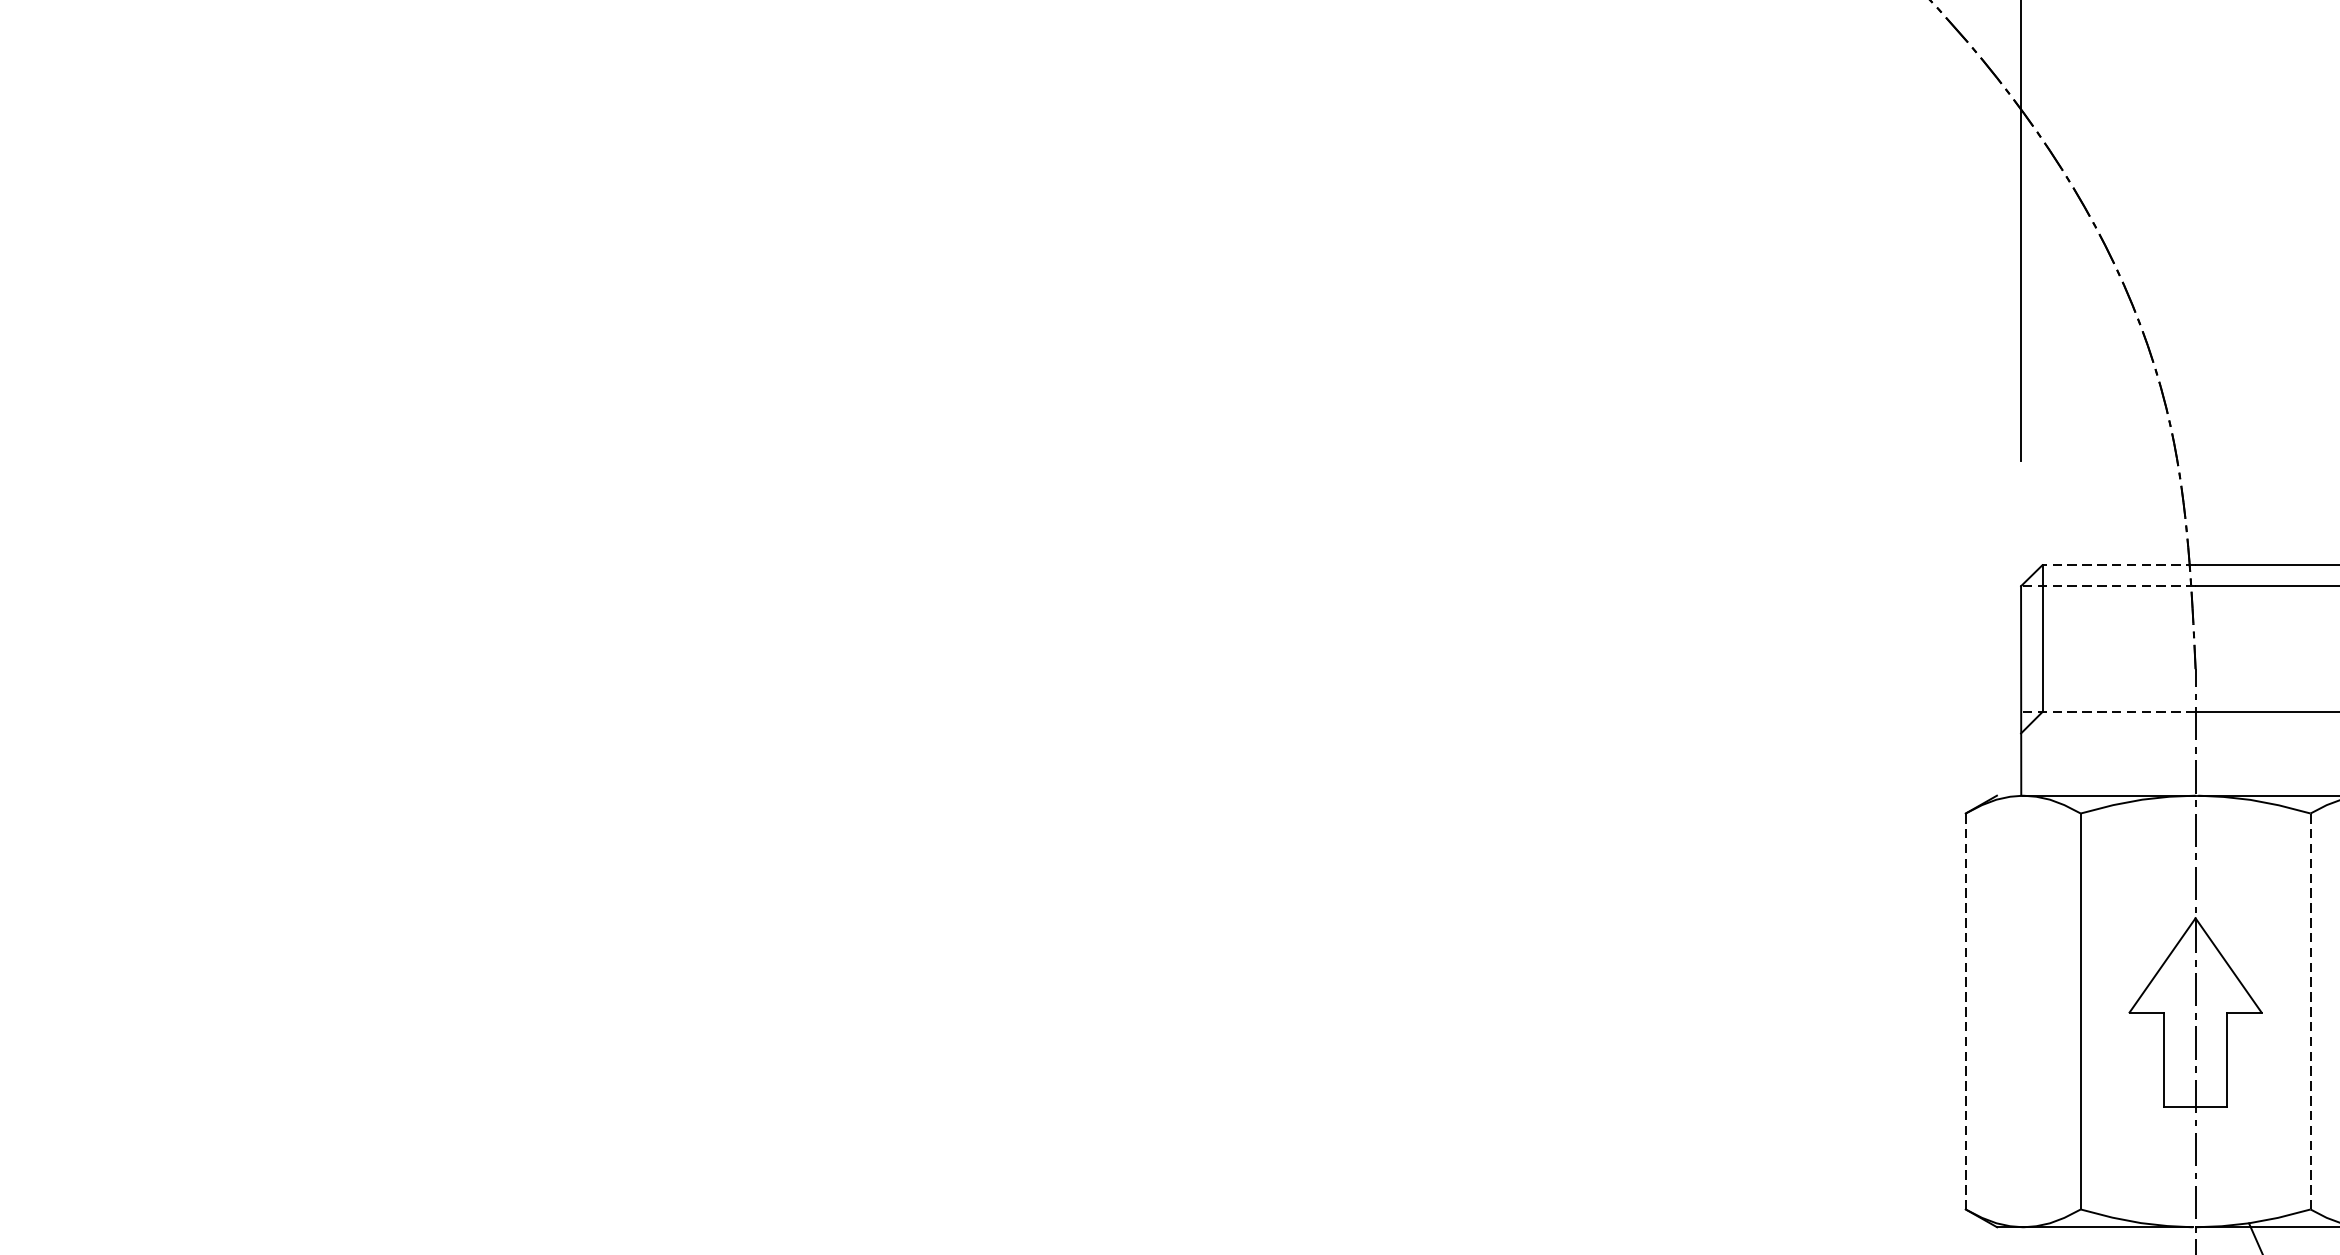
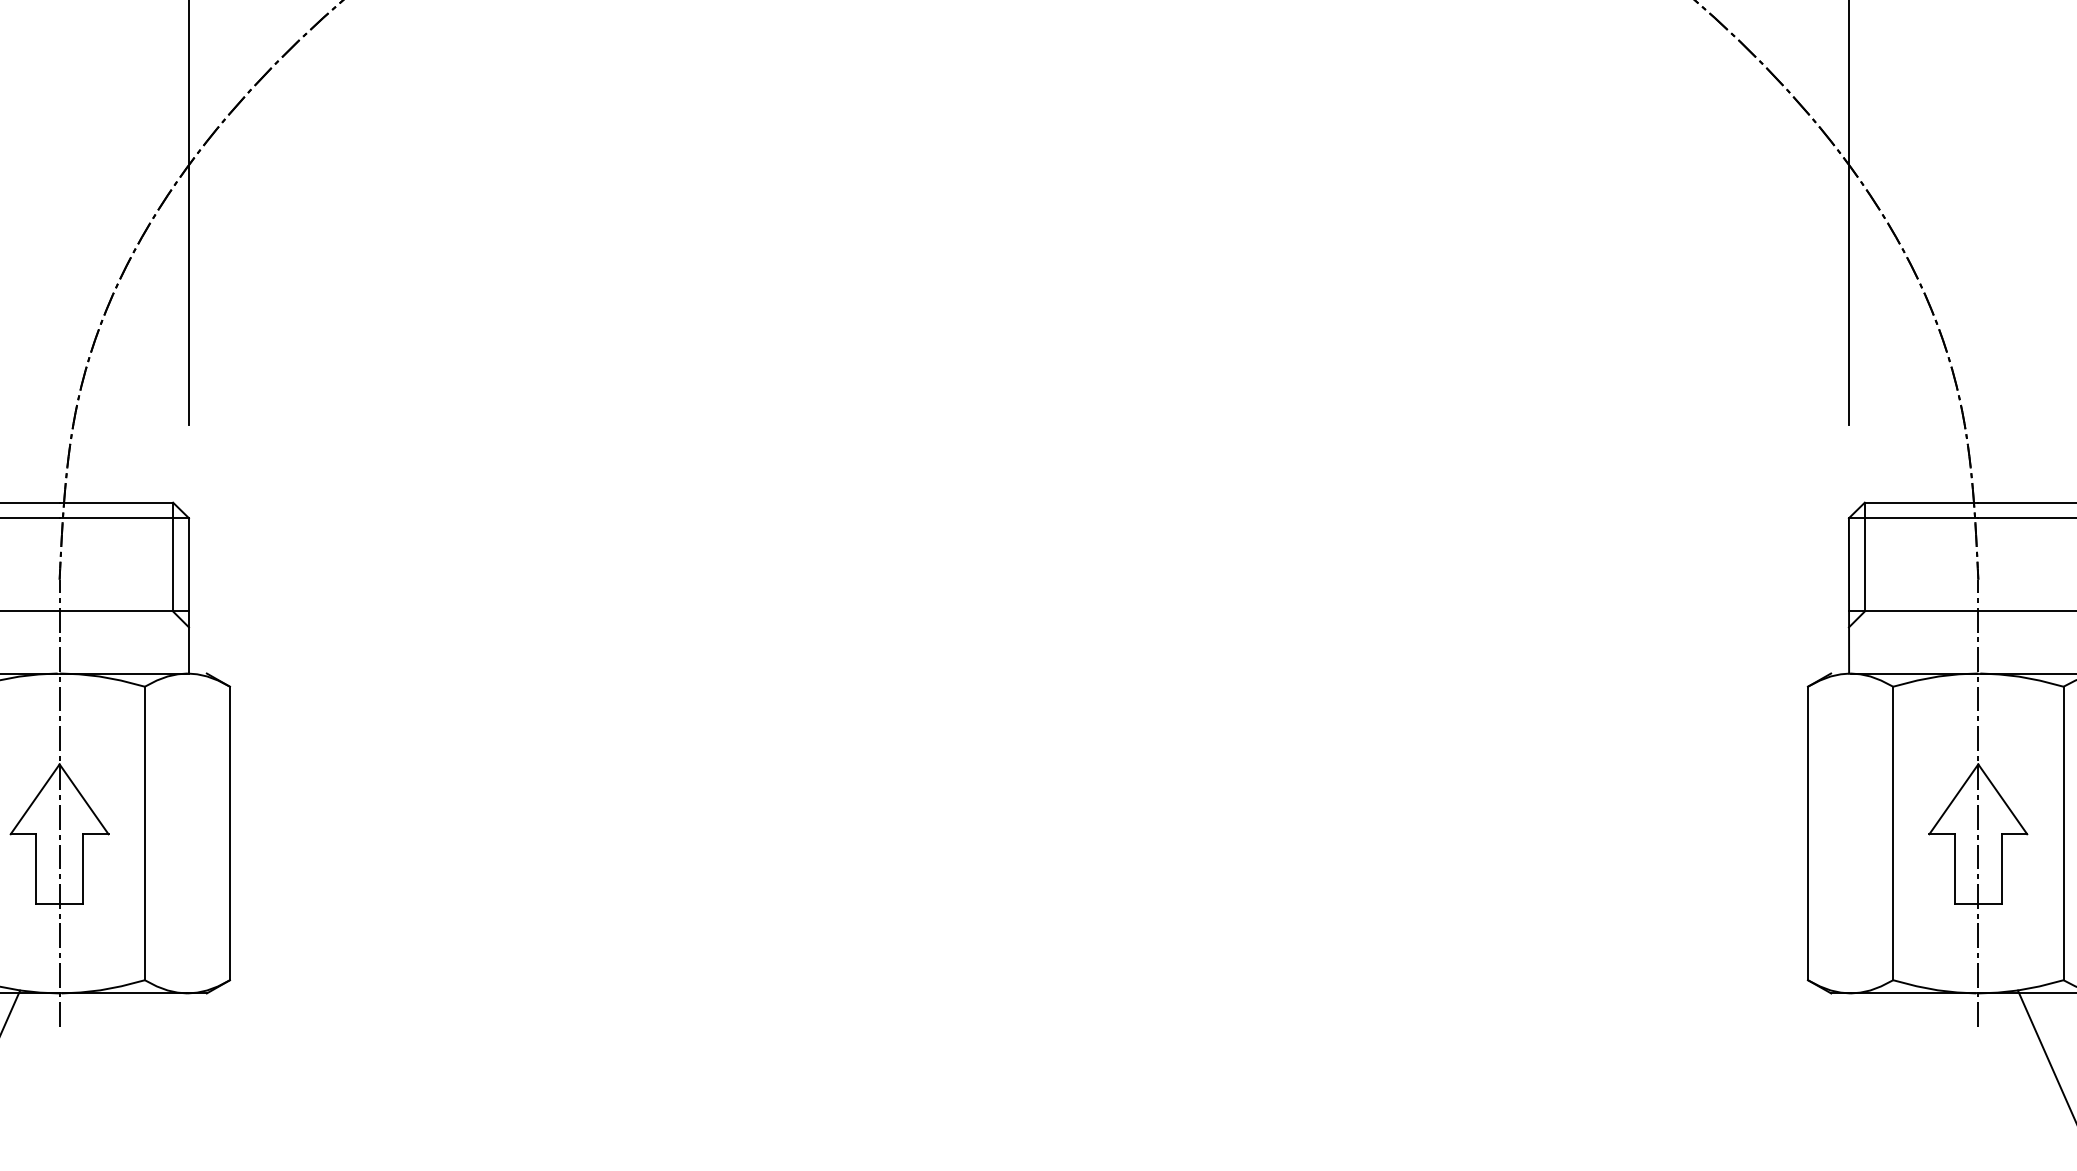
line: (2118, 564) -> (1921, 502), dashed -> solid
line: (2108, 586) -> (1913, 518), dashed -> solid
line: (2108, 712) -> (1913, 611), dashed -> solid
line: (1965, 1011) -> (1807, 833), dashed -> solid
line: (2310, 1011) -> (2063, 833), dashed -> solid

